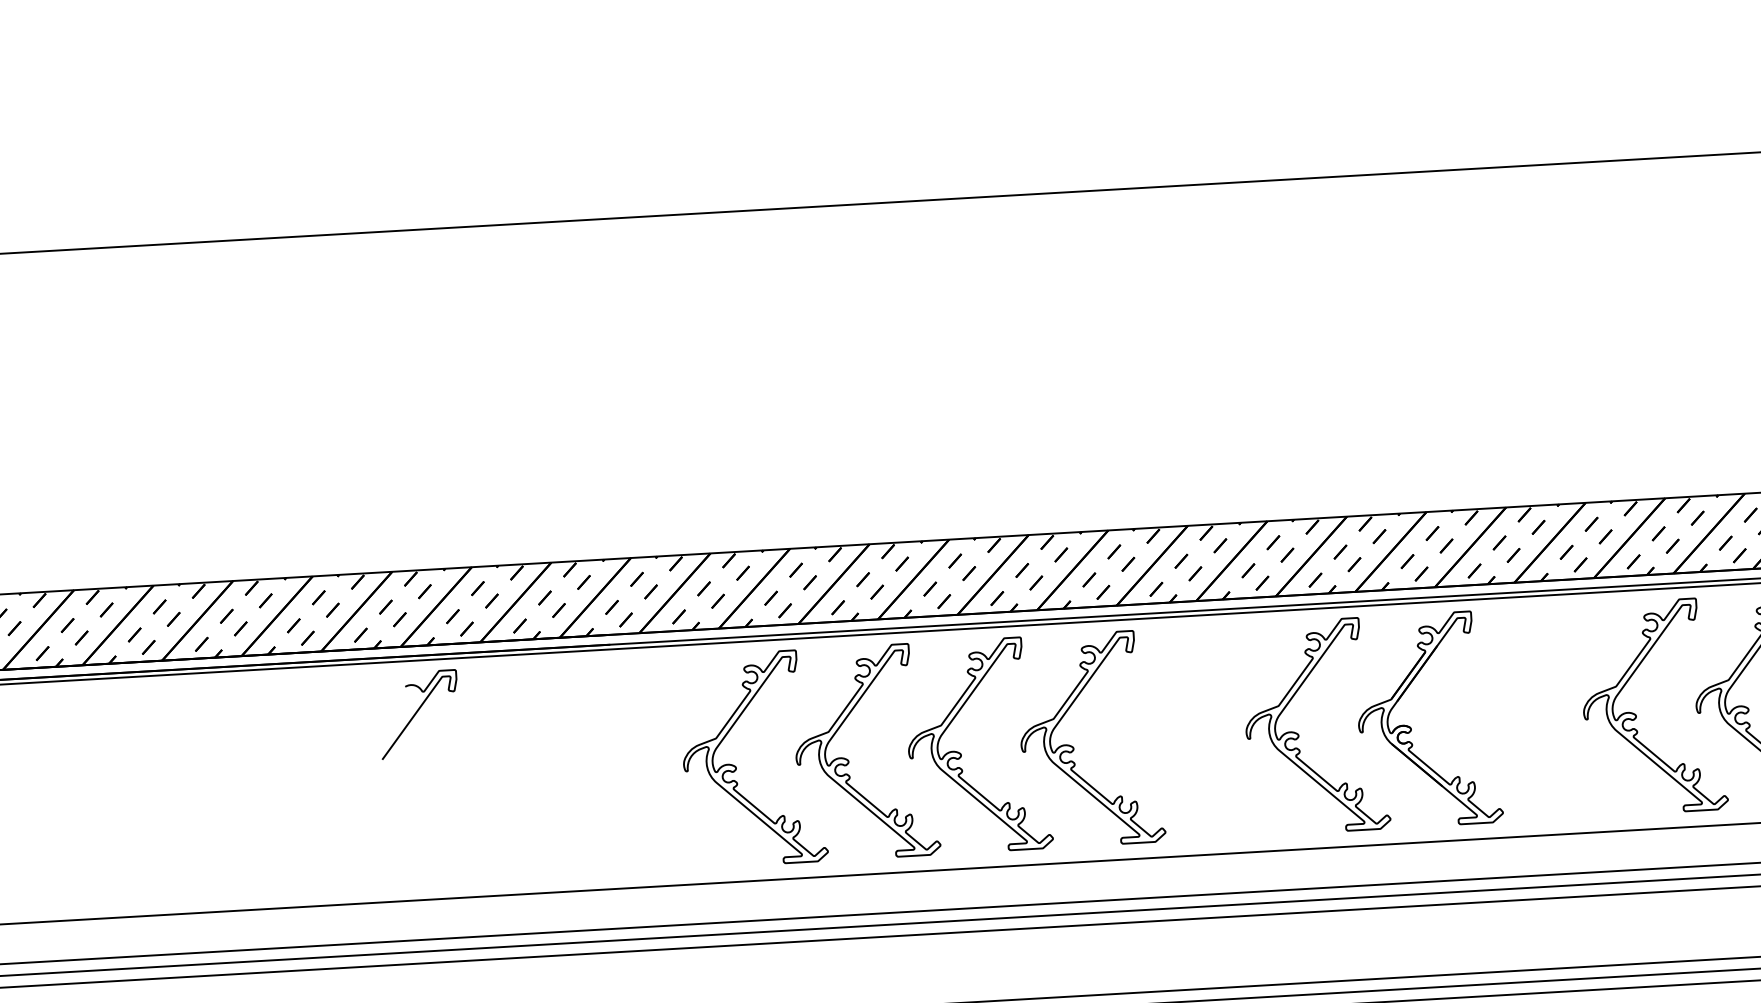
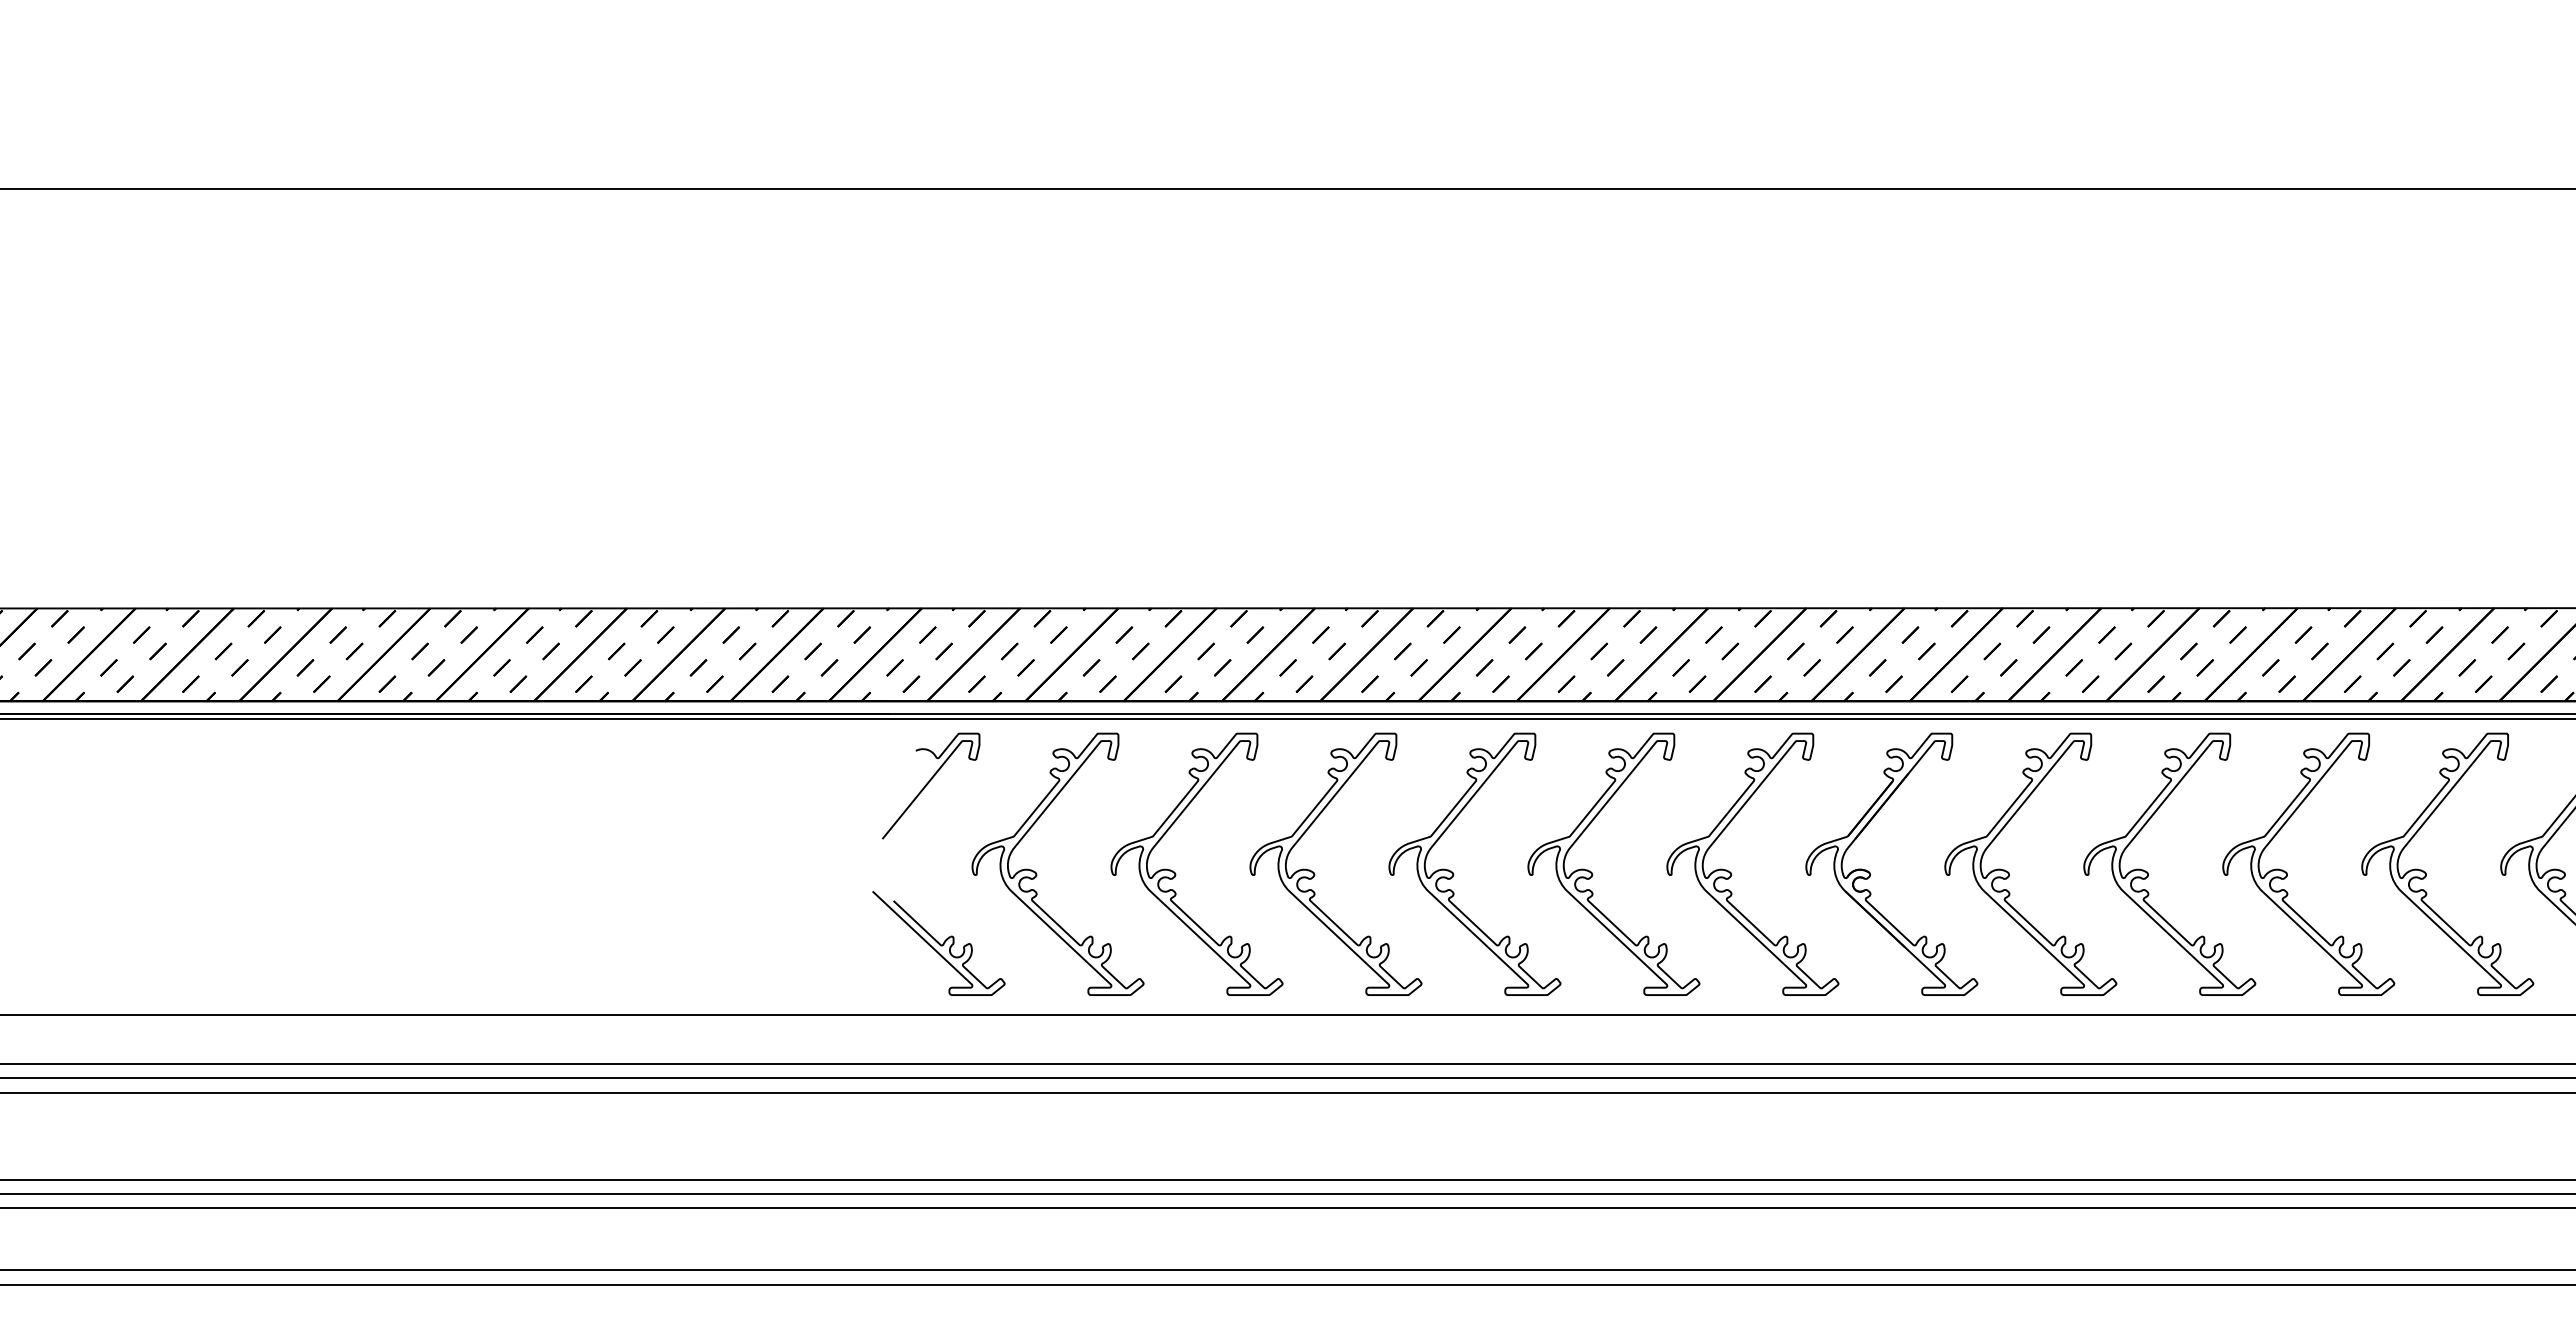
curve: (417, 713) -> (928, 784), moved
curve: (1523, 721) -> (2009, 872), added
curve: (1187, 742) -> (1593, 874), added
part: (660, 828) -> (938, 943), added

